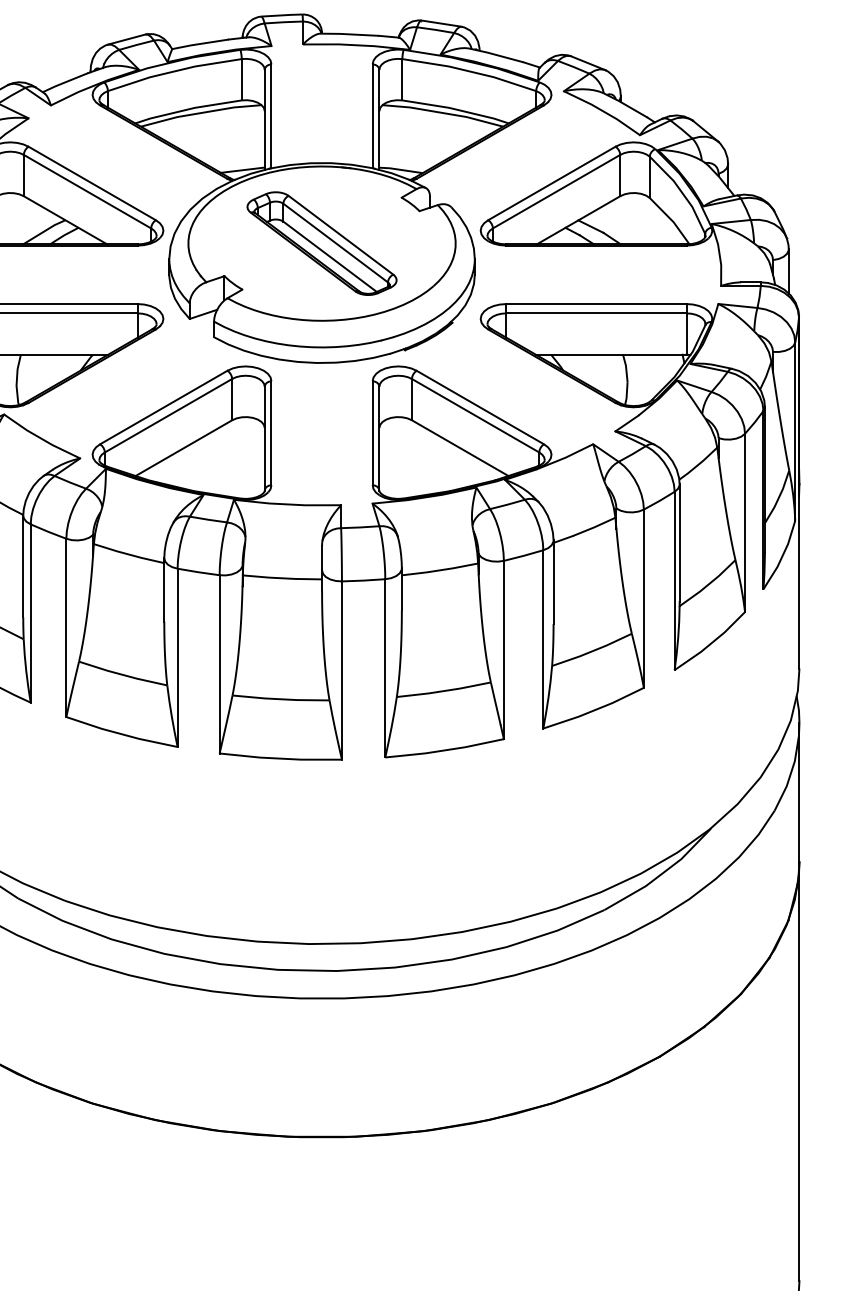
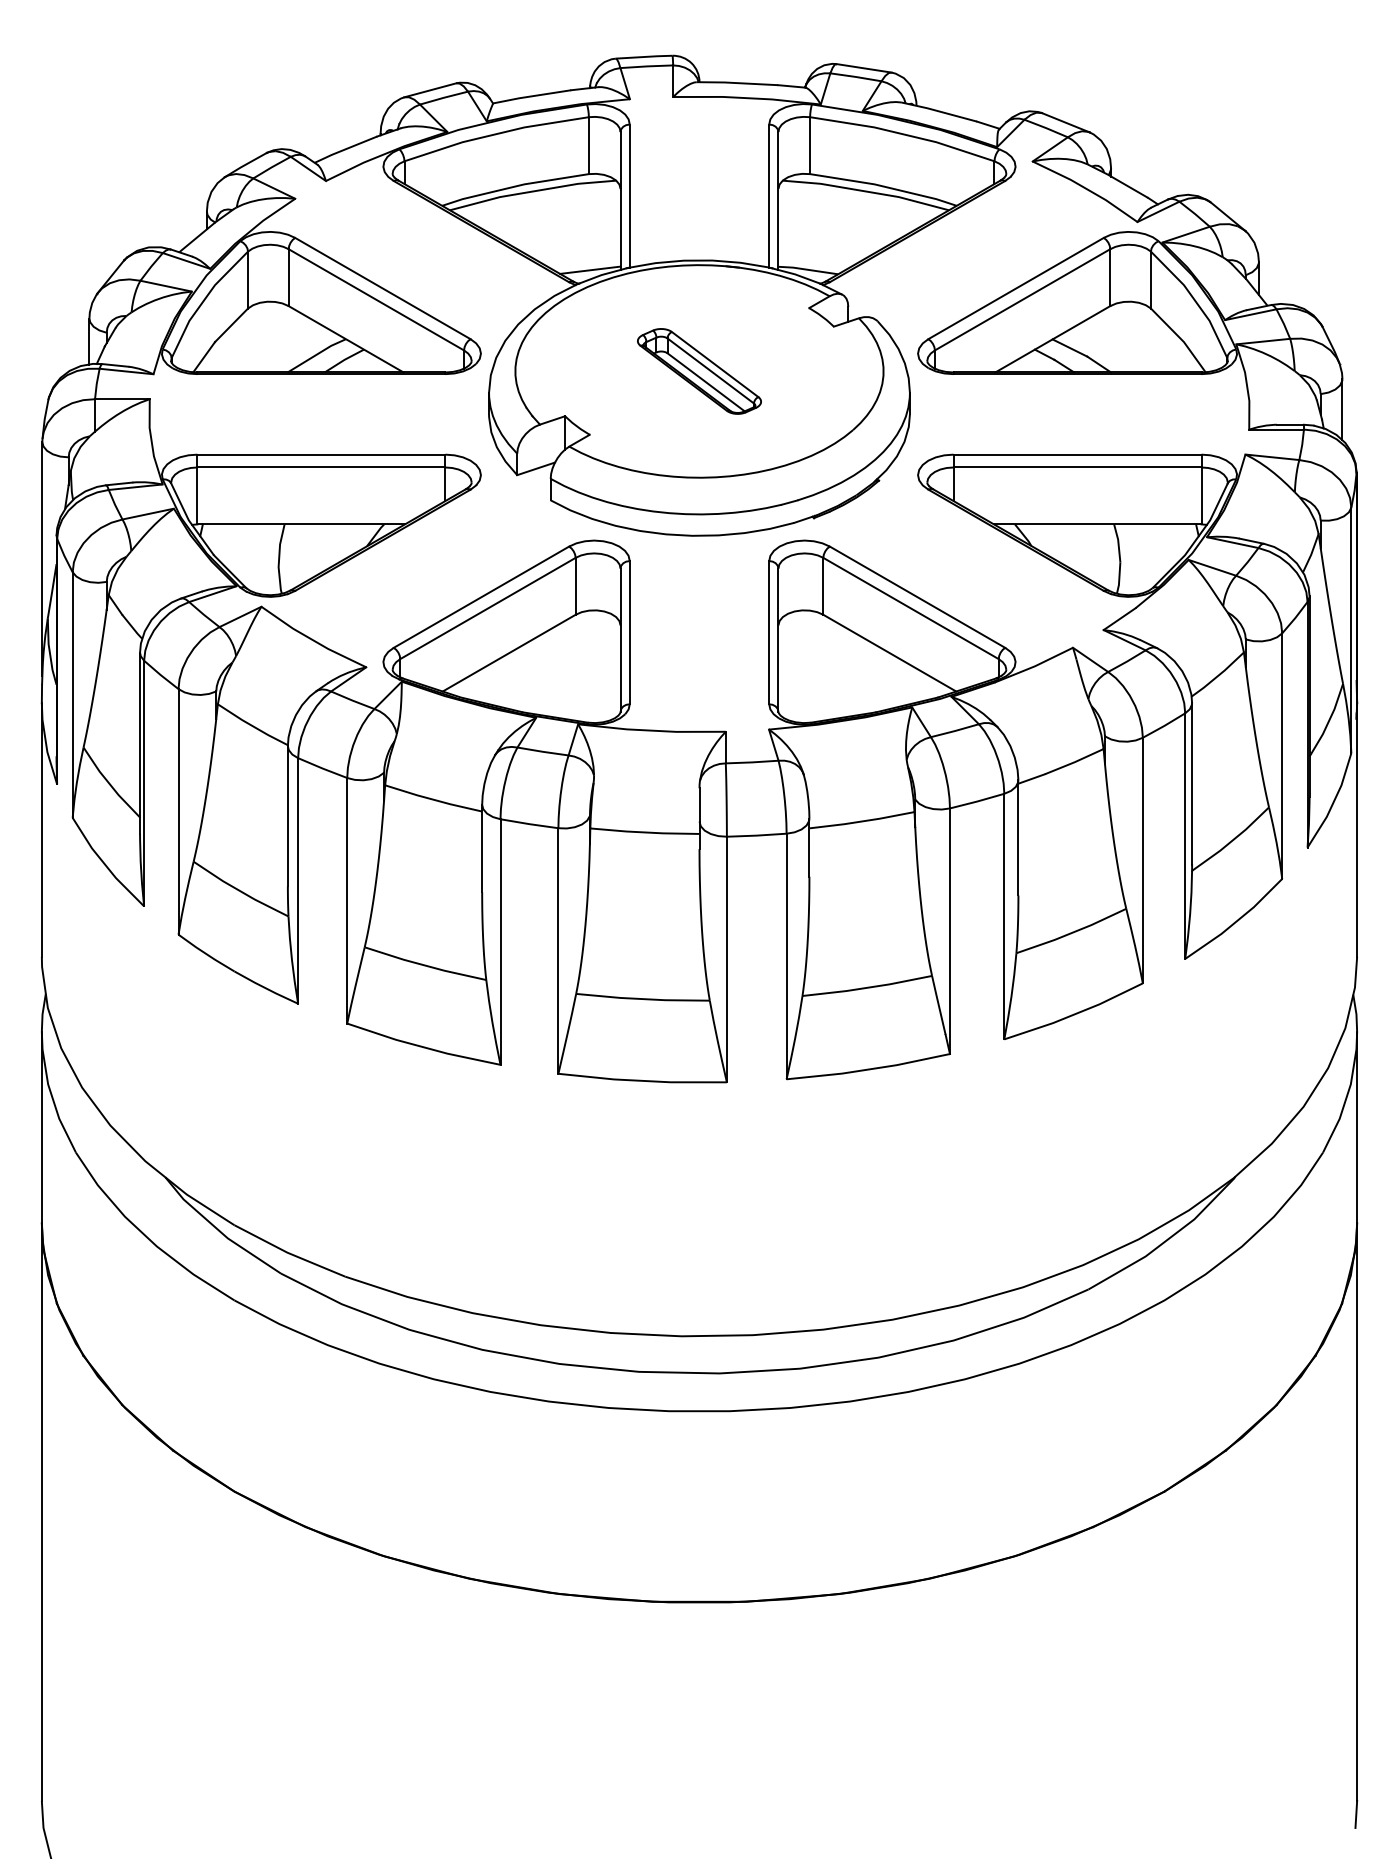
part: (322, 243) -> (699, 371), size x0.6

